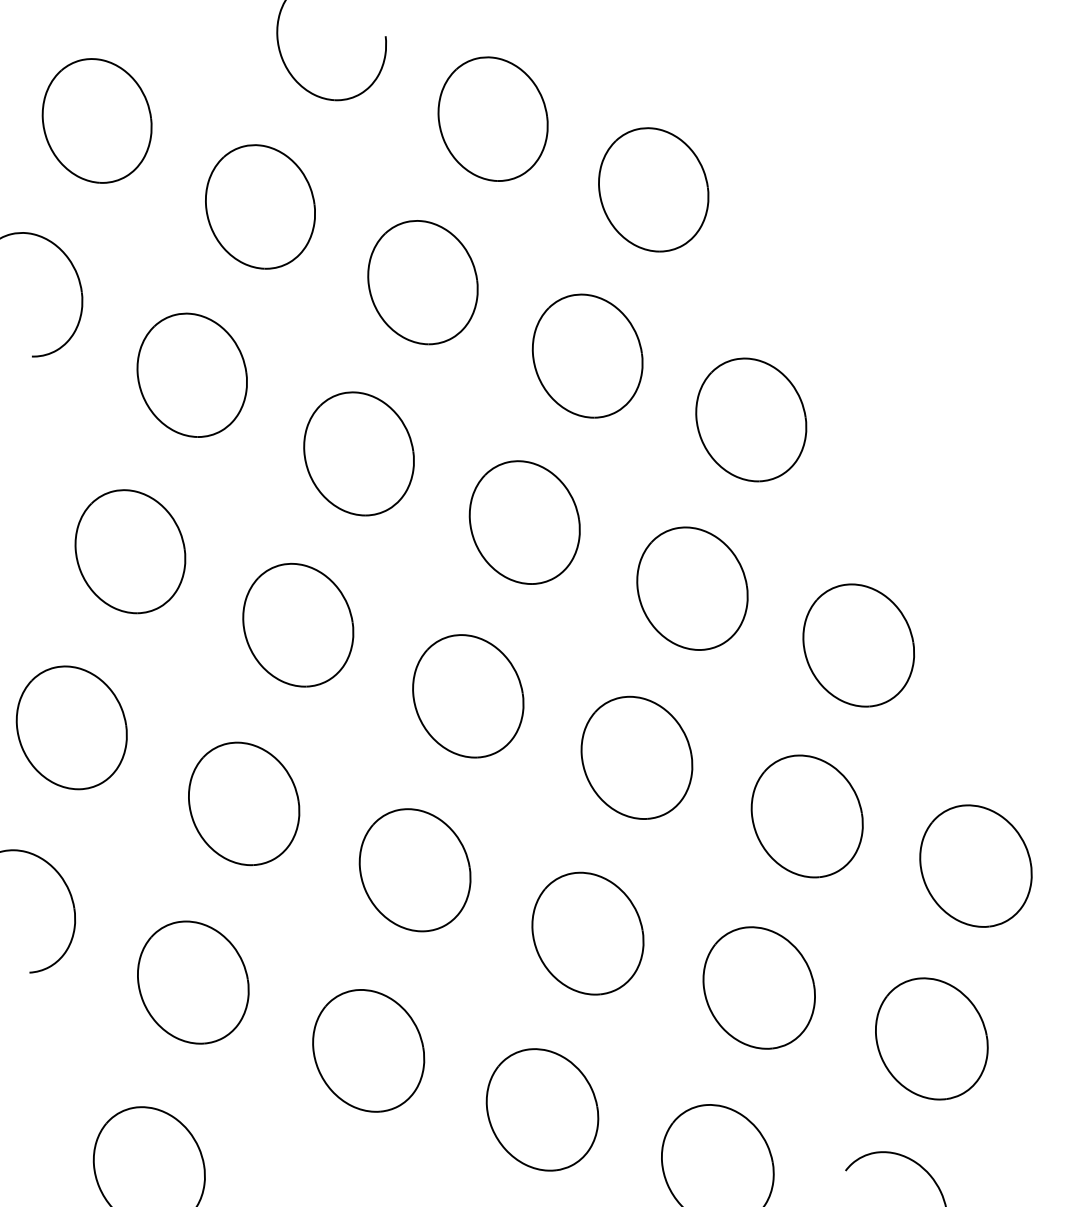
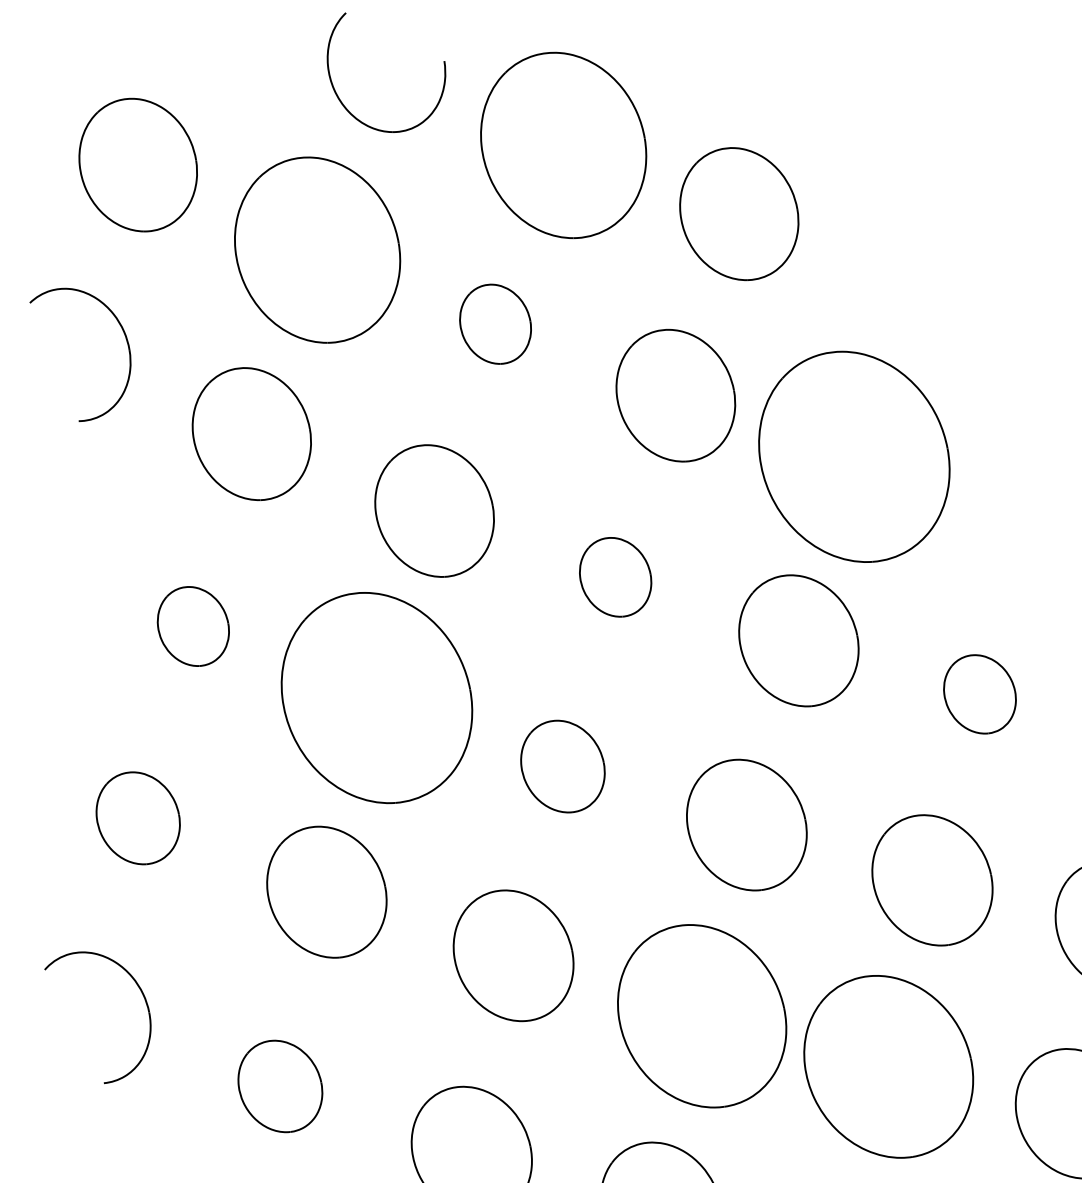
part: (492, 118) -> (562, 144), size x1.4
part: (260, 206) -> (317, 249), size x1.4
part: (422, 282) -> (495, 324), size x0.6
part: (751, 419) -> (854, 456), size x1.6
part: (524, 522) -> (615, 577), size x0.6
part: (130, 551) -> (193, 626), size x0.6
part: (298, 624) -> (377, 697), size x1.6
part: (858, 645) -> (979, 694), size x0.6
part: (468, 696) -> (563, 766), size x0.7
part: (71, 727) -> (137, 817), size x0.7
part: (587, 933) -> (701, 1015), size x1.4
part: (193, 982) -> (280, 1086), size x0.7
part: (758, 987) -> (887, 1066), size x1.4

